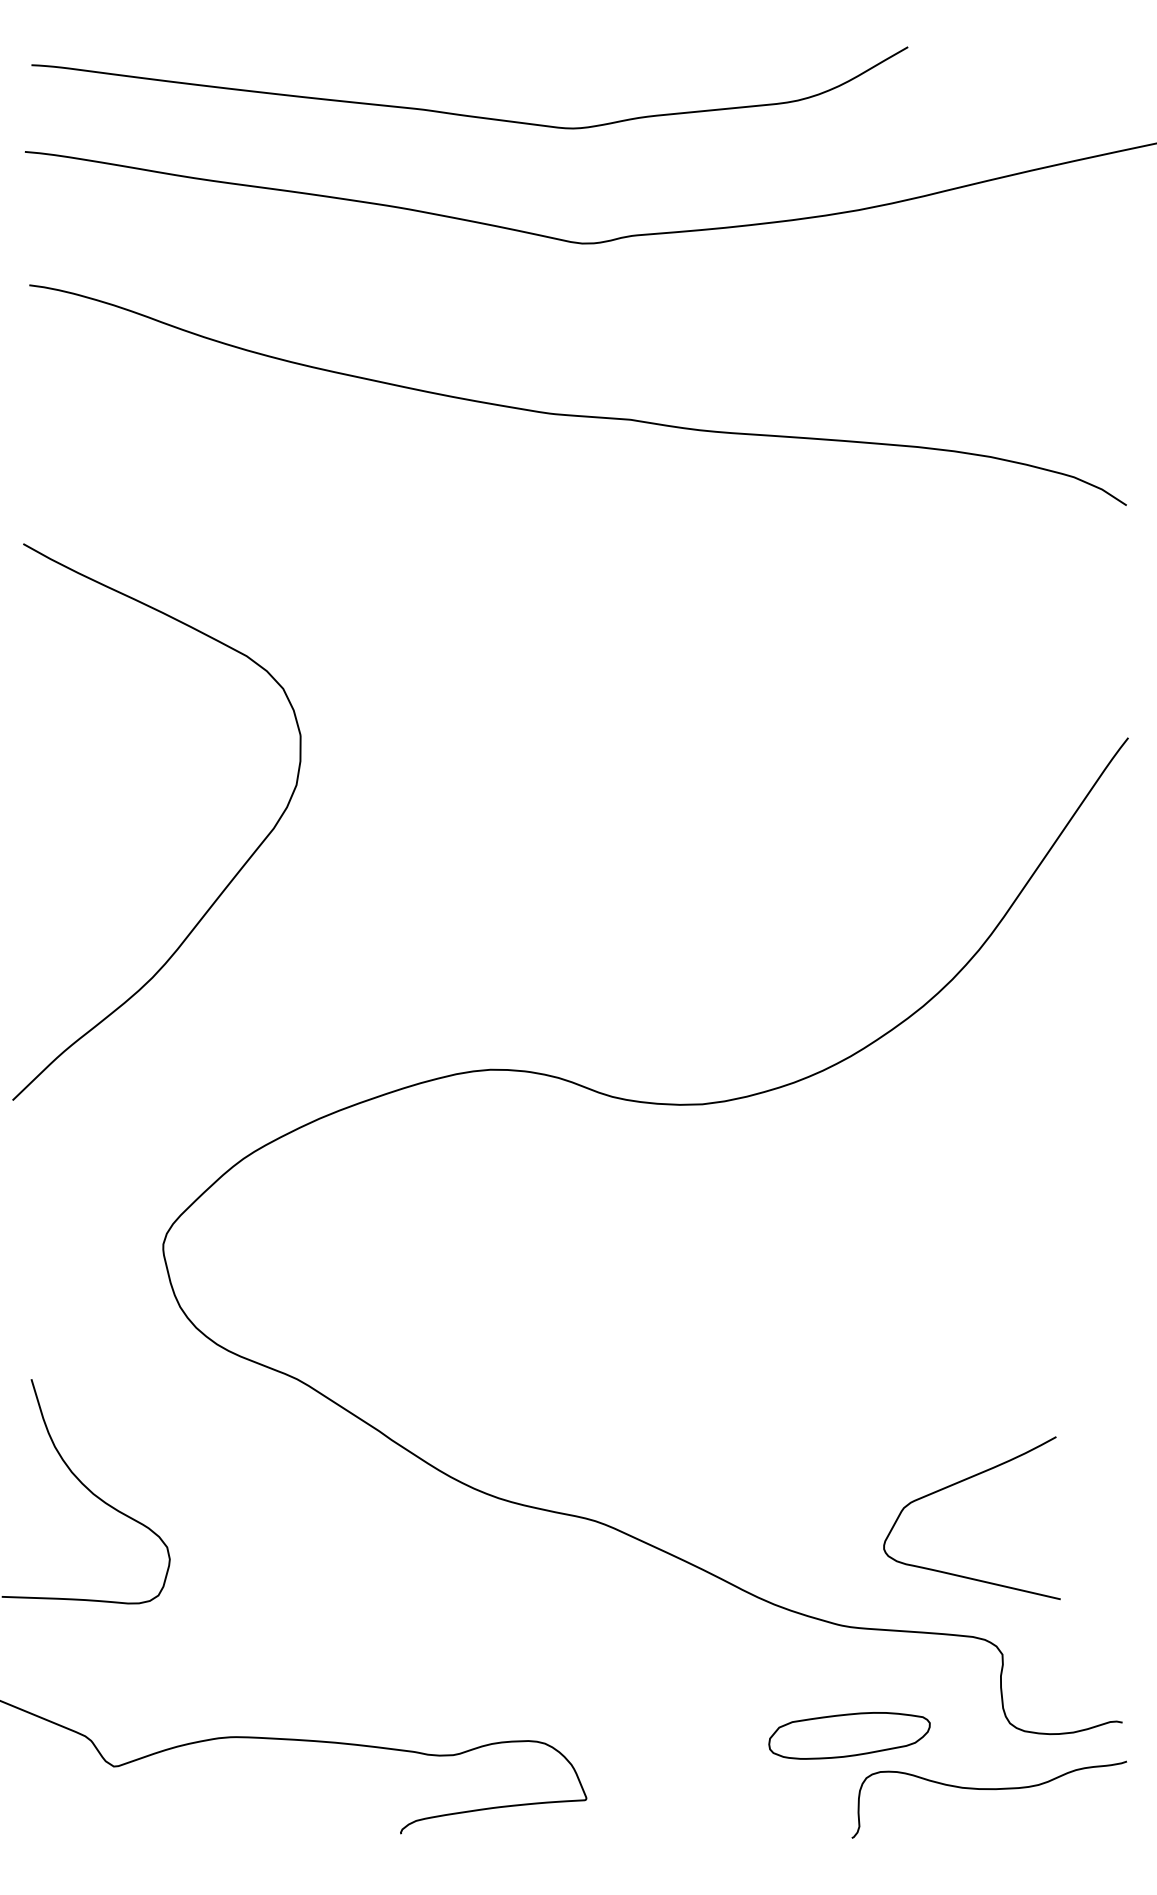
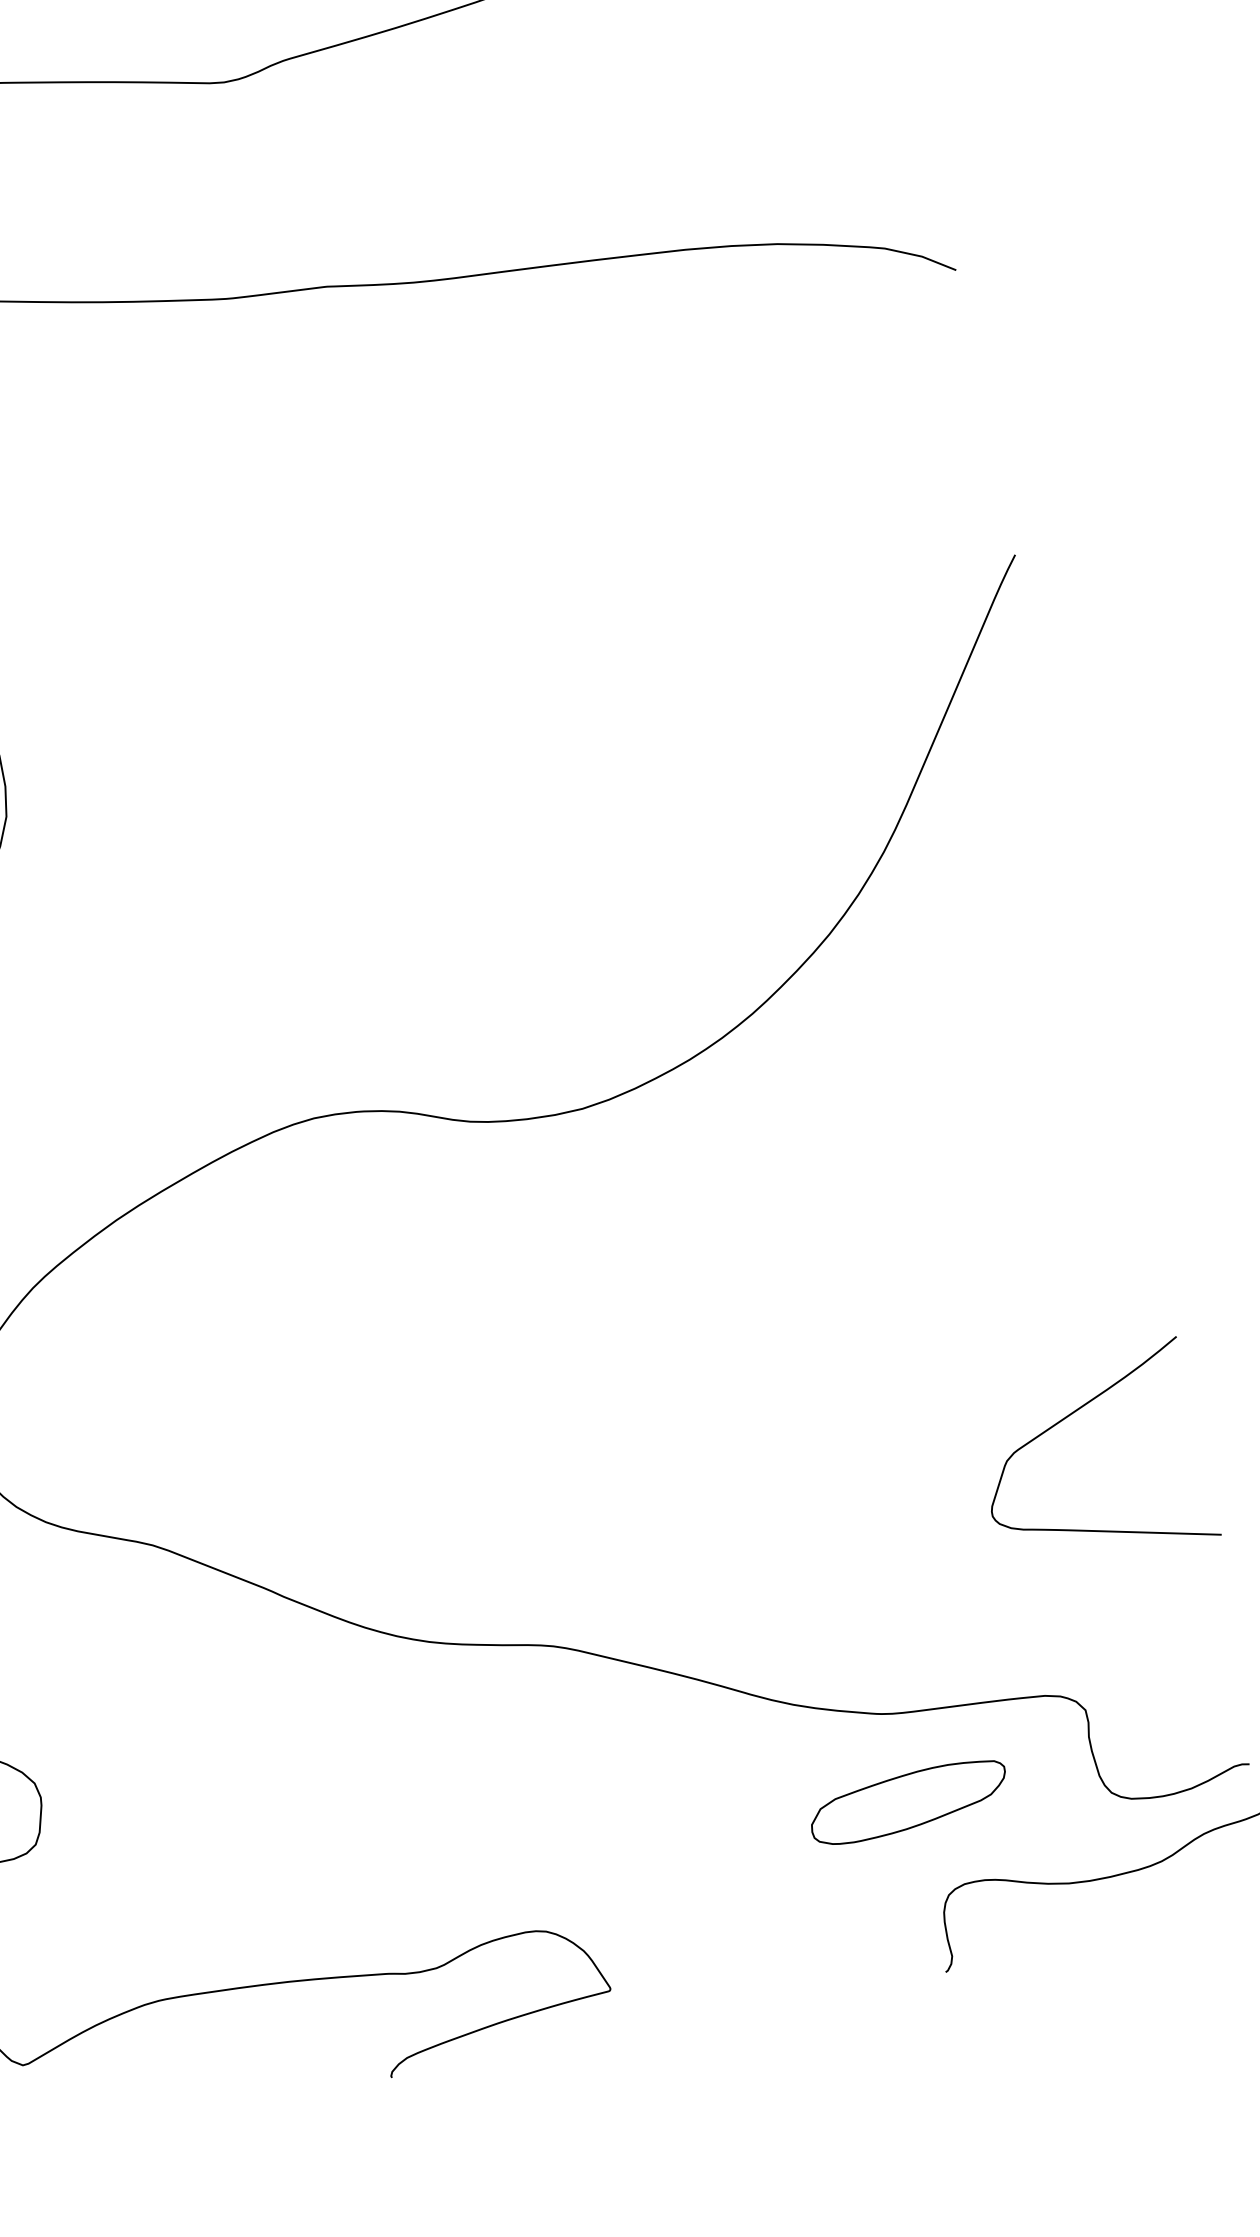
curve: (954, 1485) -> (1063, 1421), moved
part: (849, 1735) -> (908, 1801), moved

